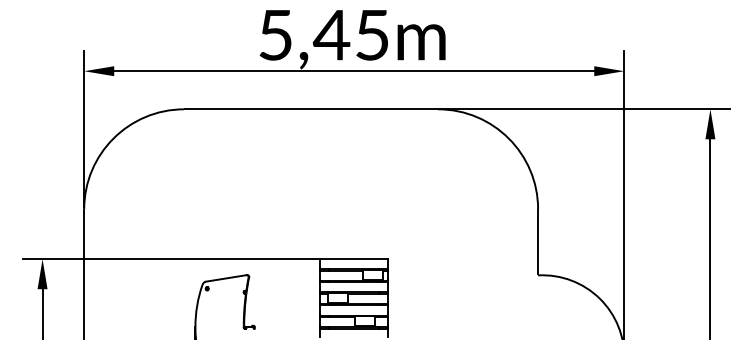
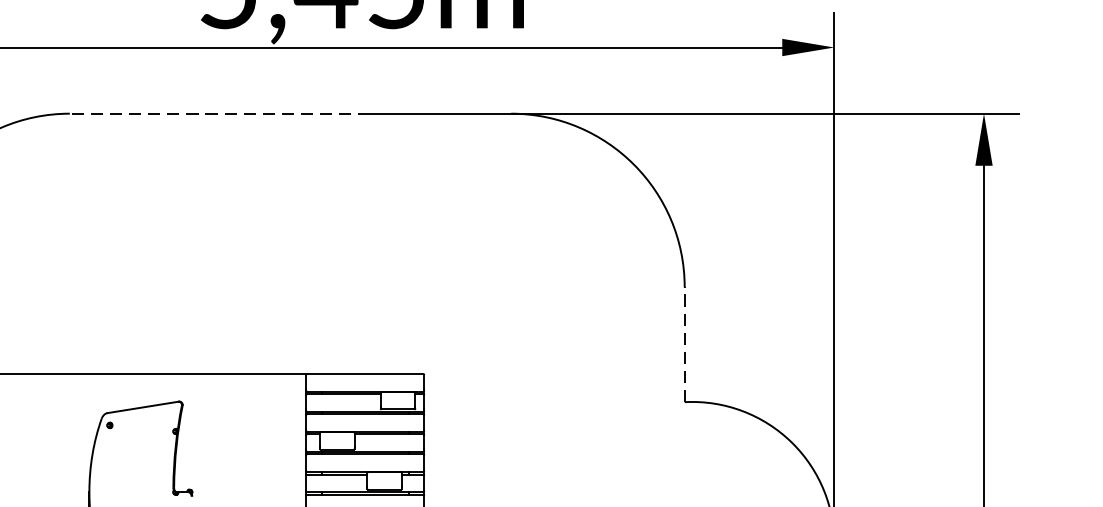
line: (270, 109) -> (219, 113), solid -> dashed
line: (538, 241) -> (685, 343), solid -> dashed

